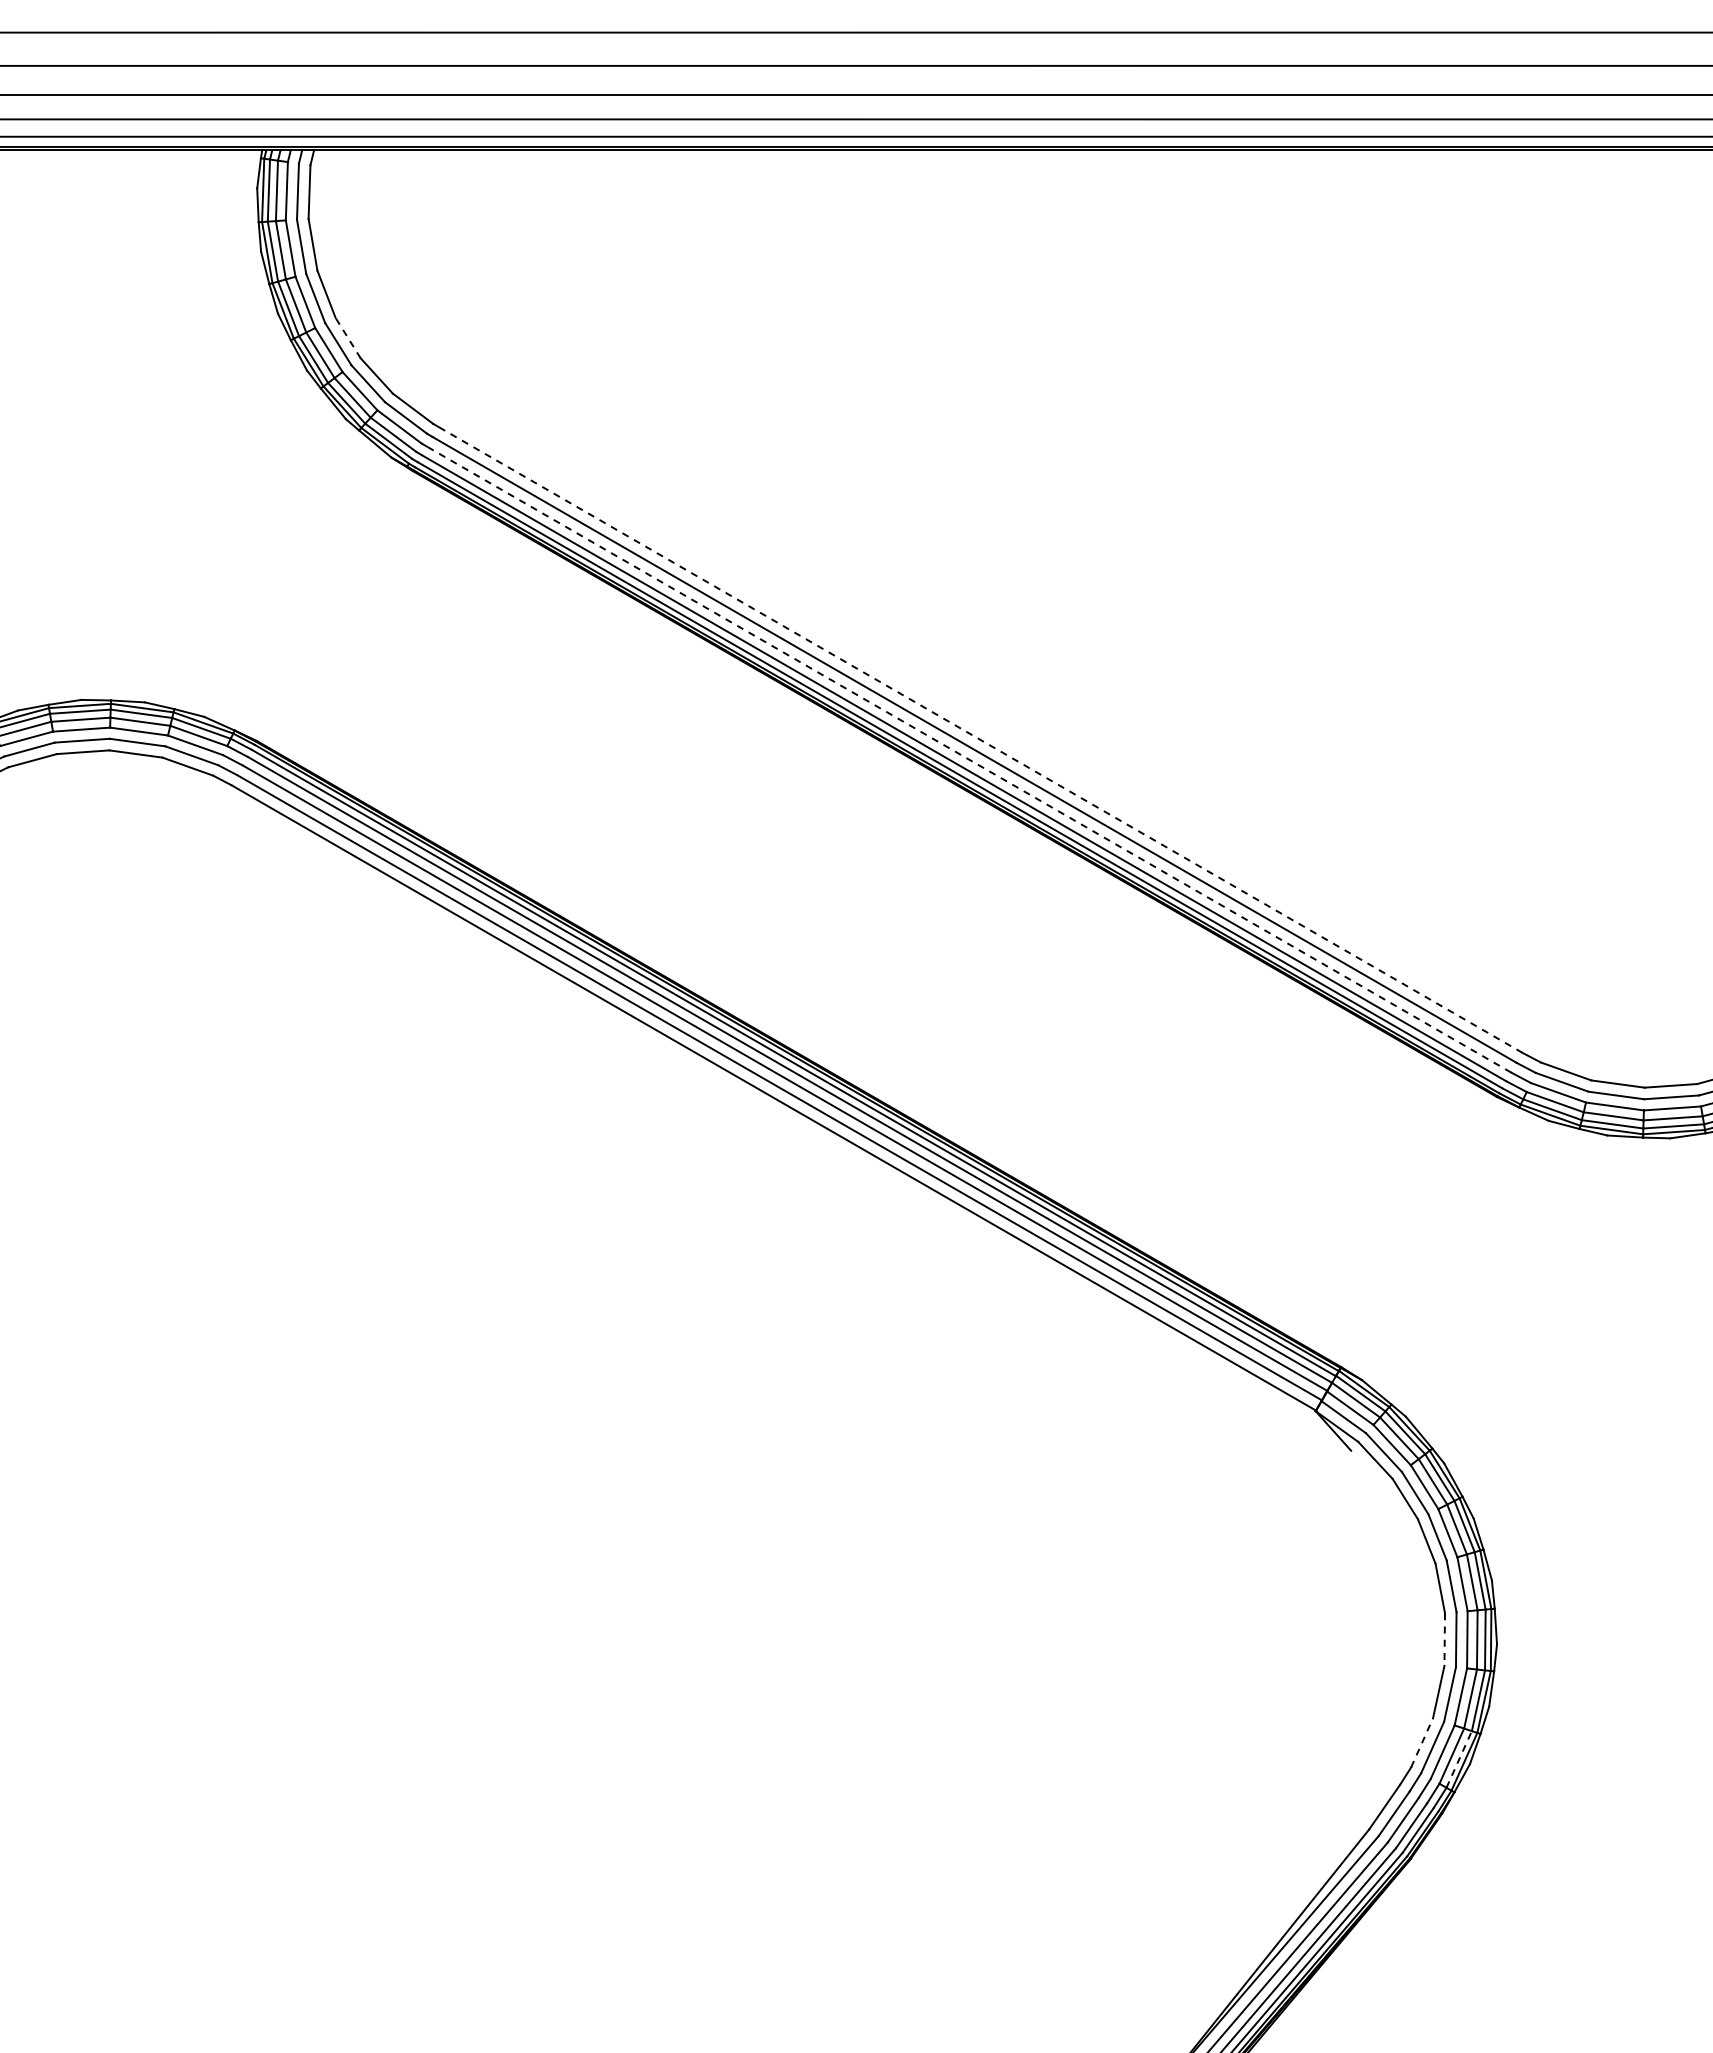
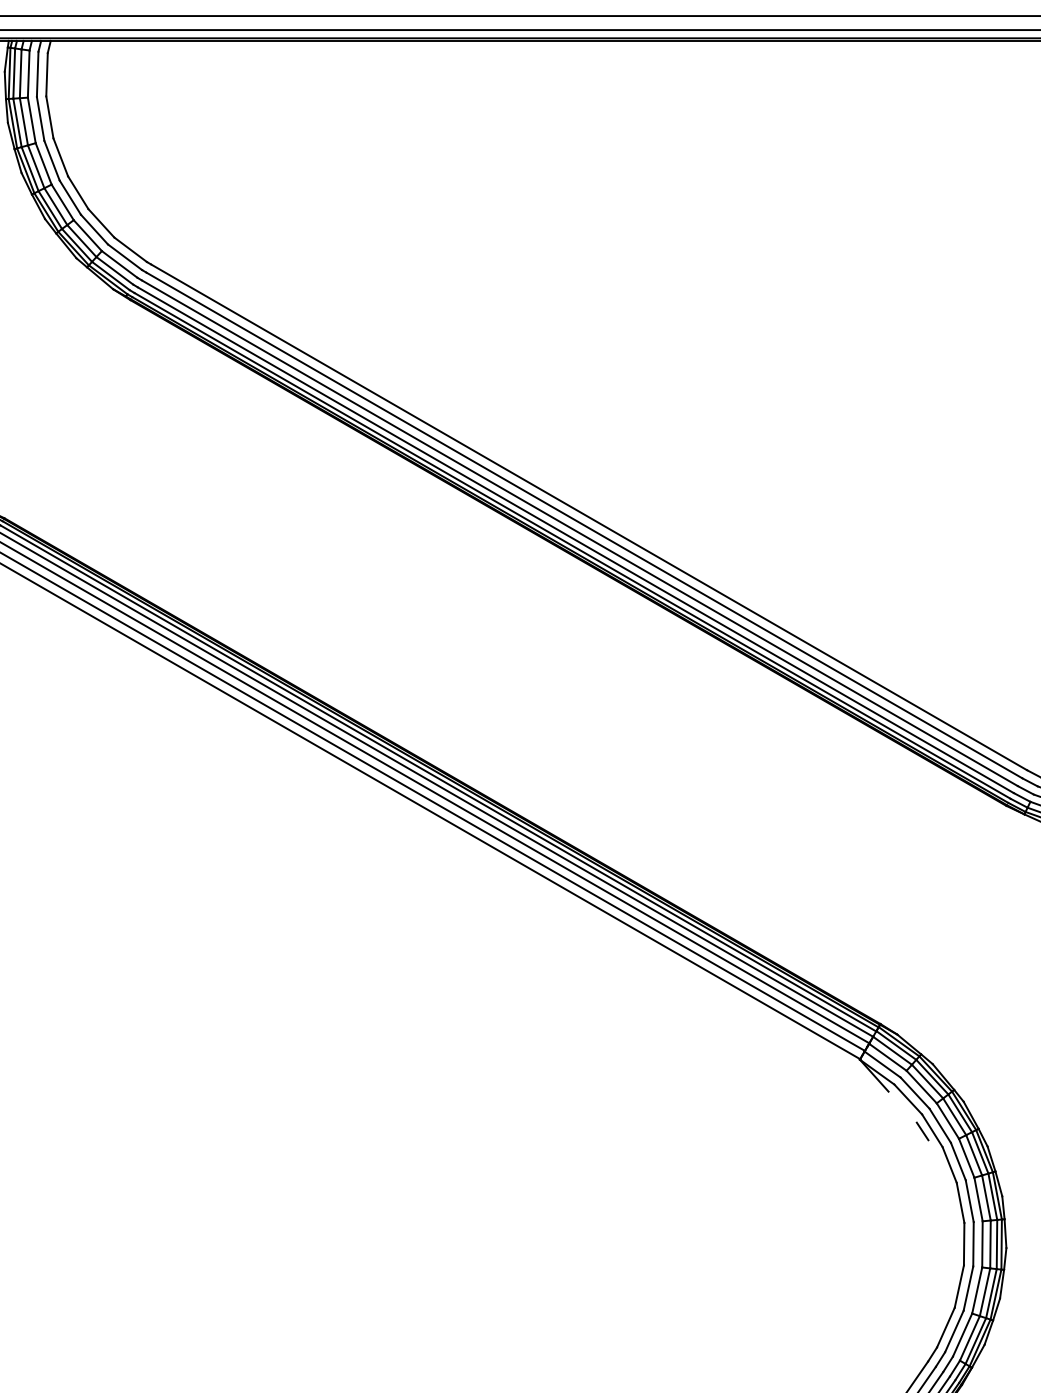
line: (348, 338) -> (78, 193), dashed -> solid
line: (980, 739) -> (589, 517), dashed -> solid
line: (969, 759) -> (580, 533), dashed -> solid
line: (1393, 1499) -> (922, 1131), added
line: (1444, 1640) -> (963, 1244), dashed -> solid
line: (1422, 1742) -> (946, 1327), dashed -> solid
line: (1459, 1759) -> (976, 1341), dashed -> solid

